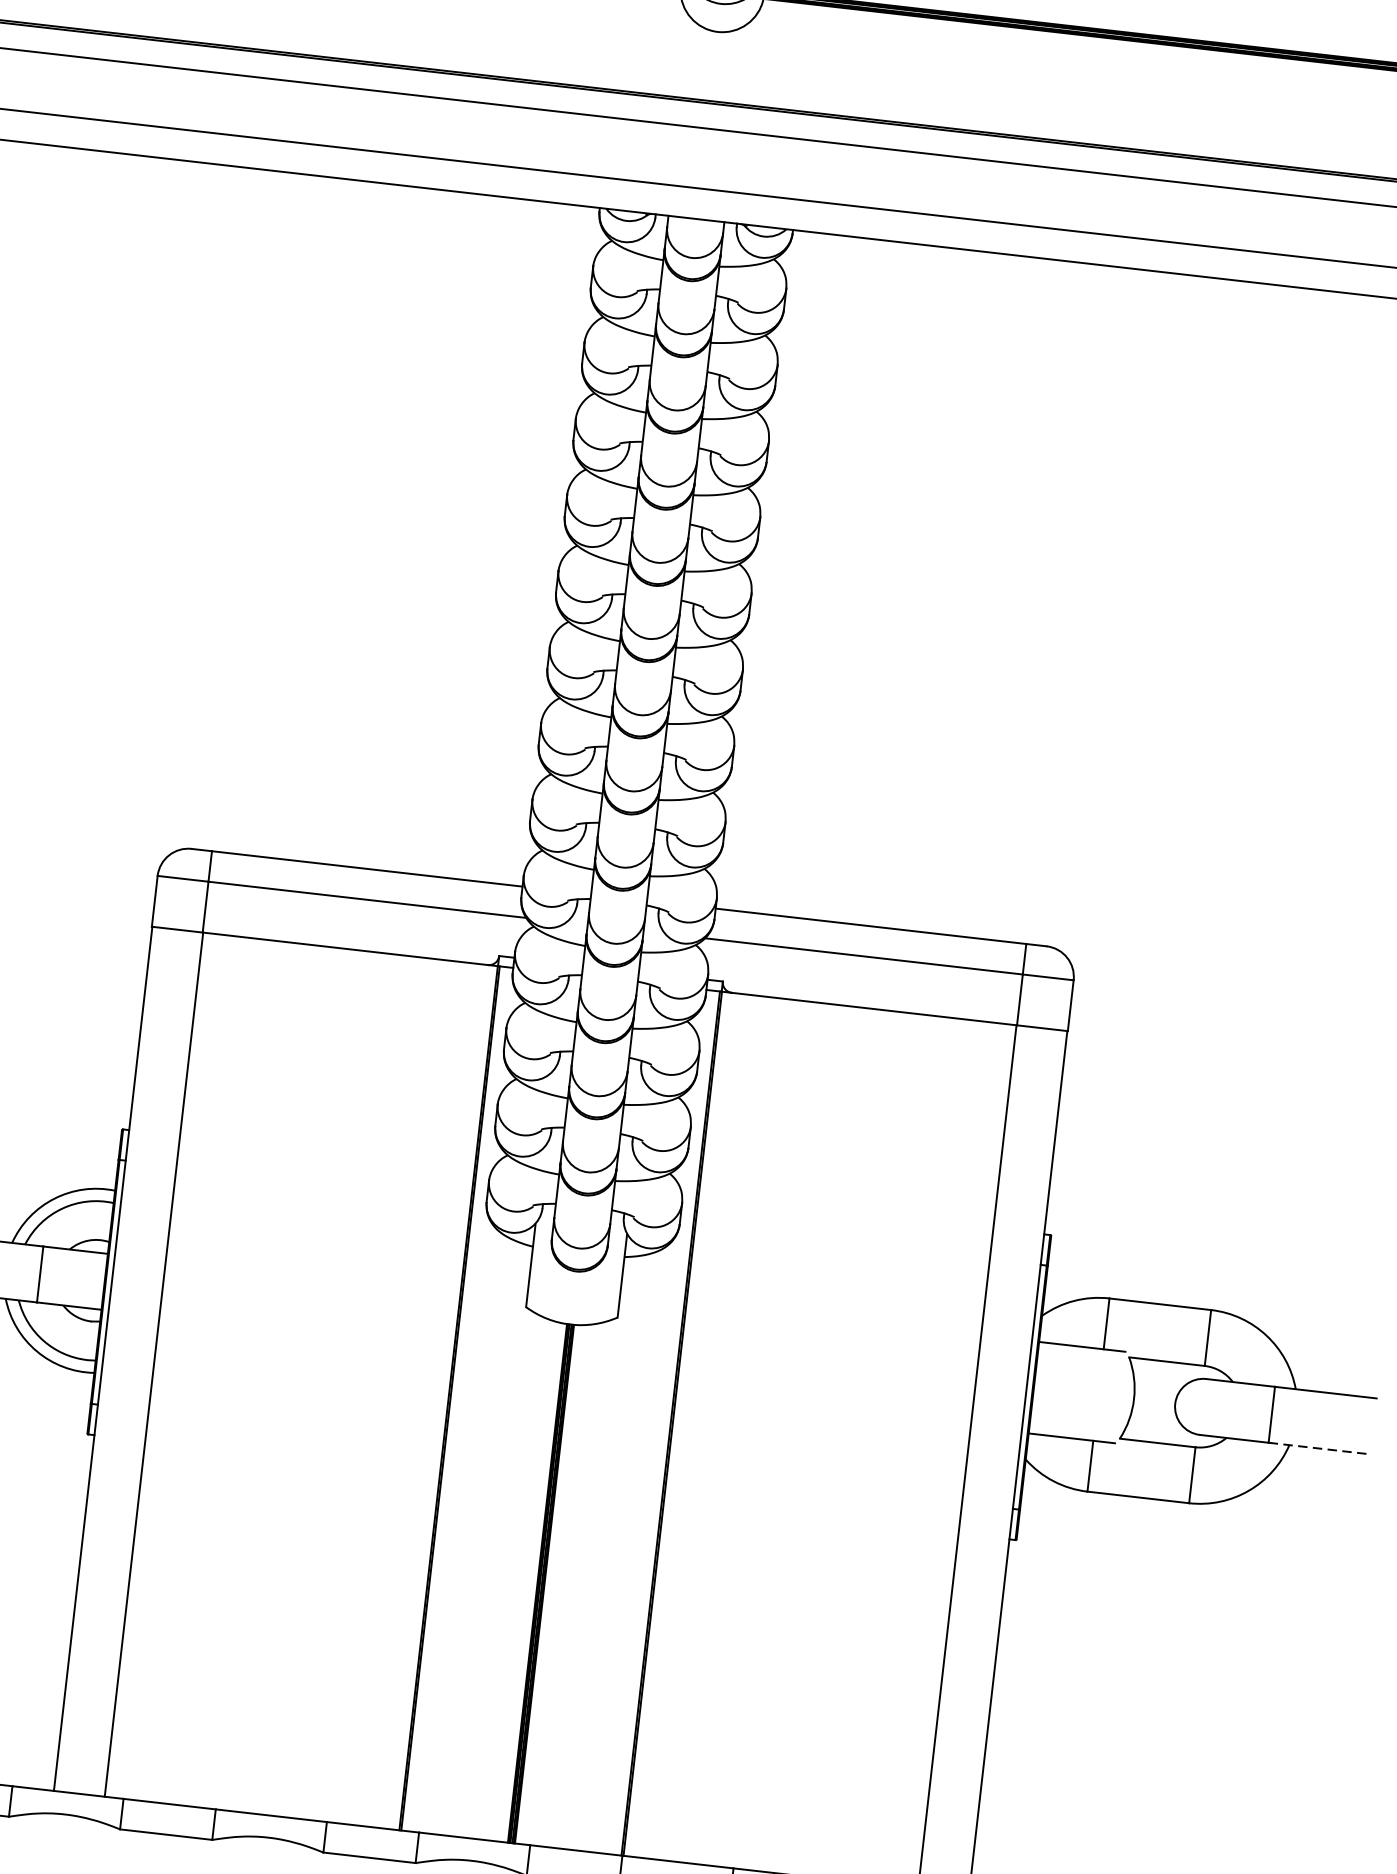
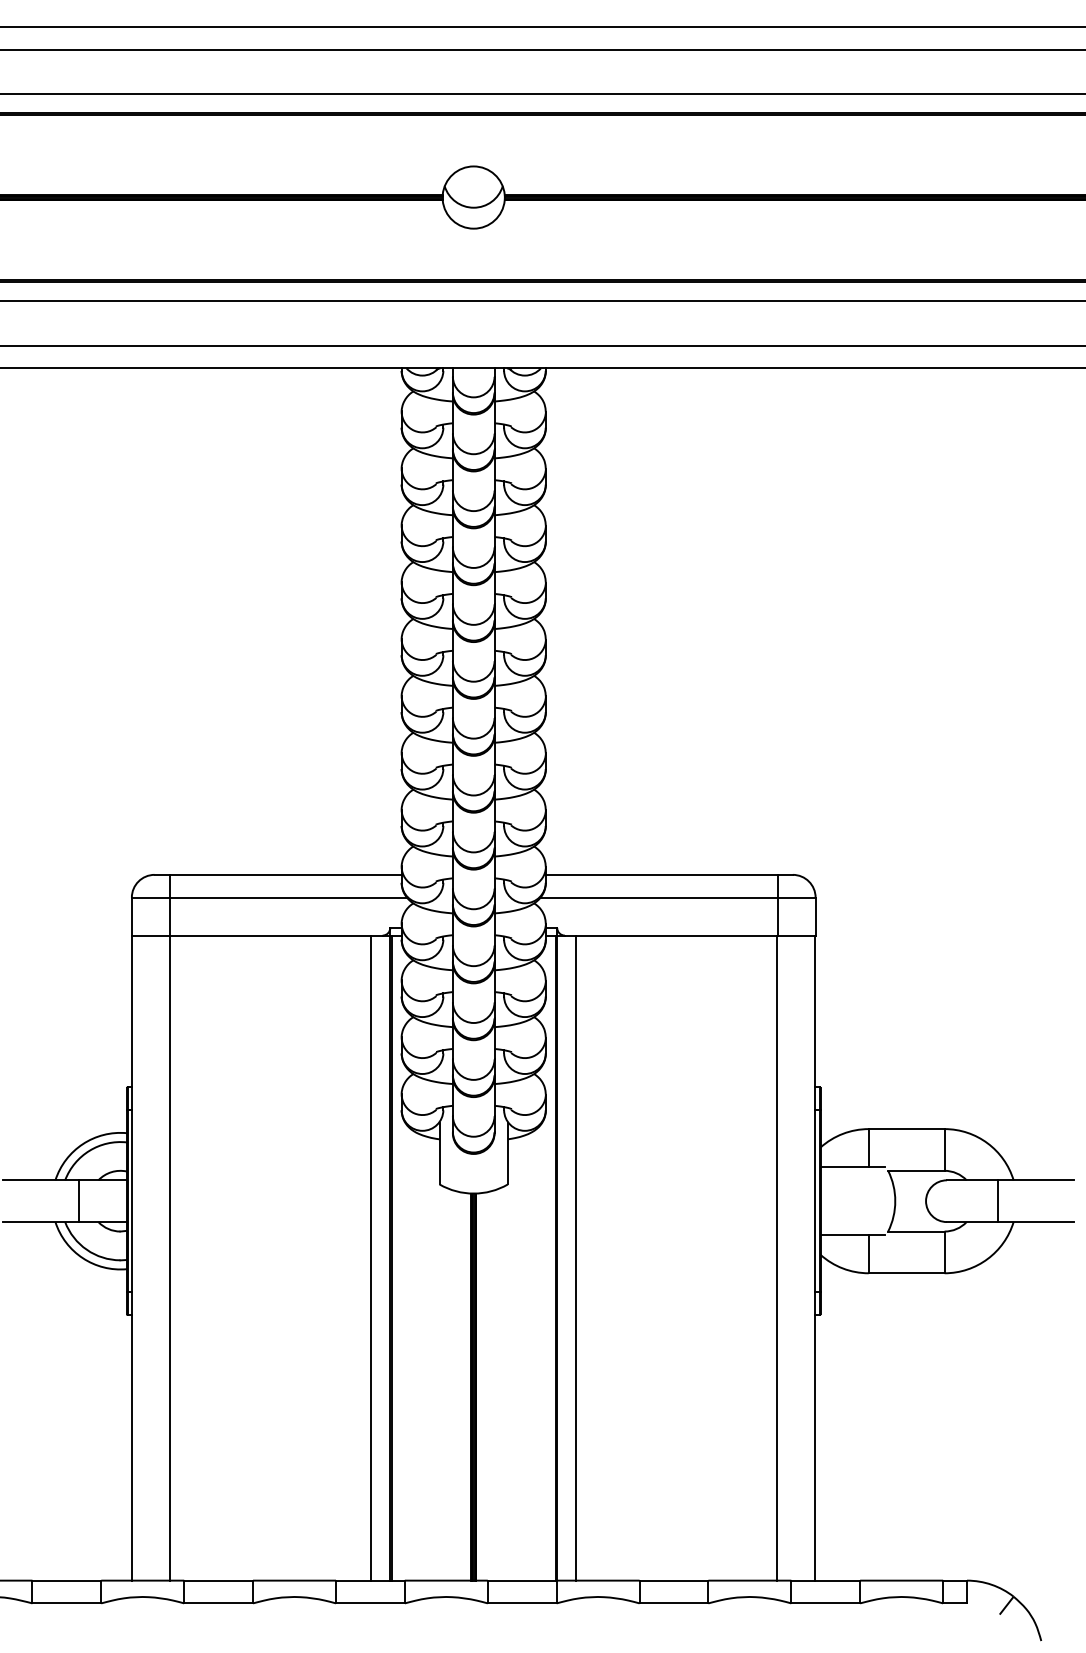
line: (423, 1394) -> (371, 1257), added
line: (698, 1425) -> (576, 1257), added
line: (1319, 1449) -> (1036, 1222), dashed -> solid

